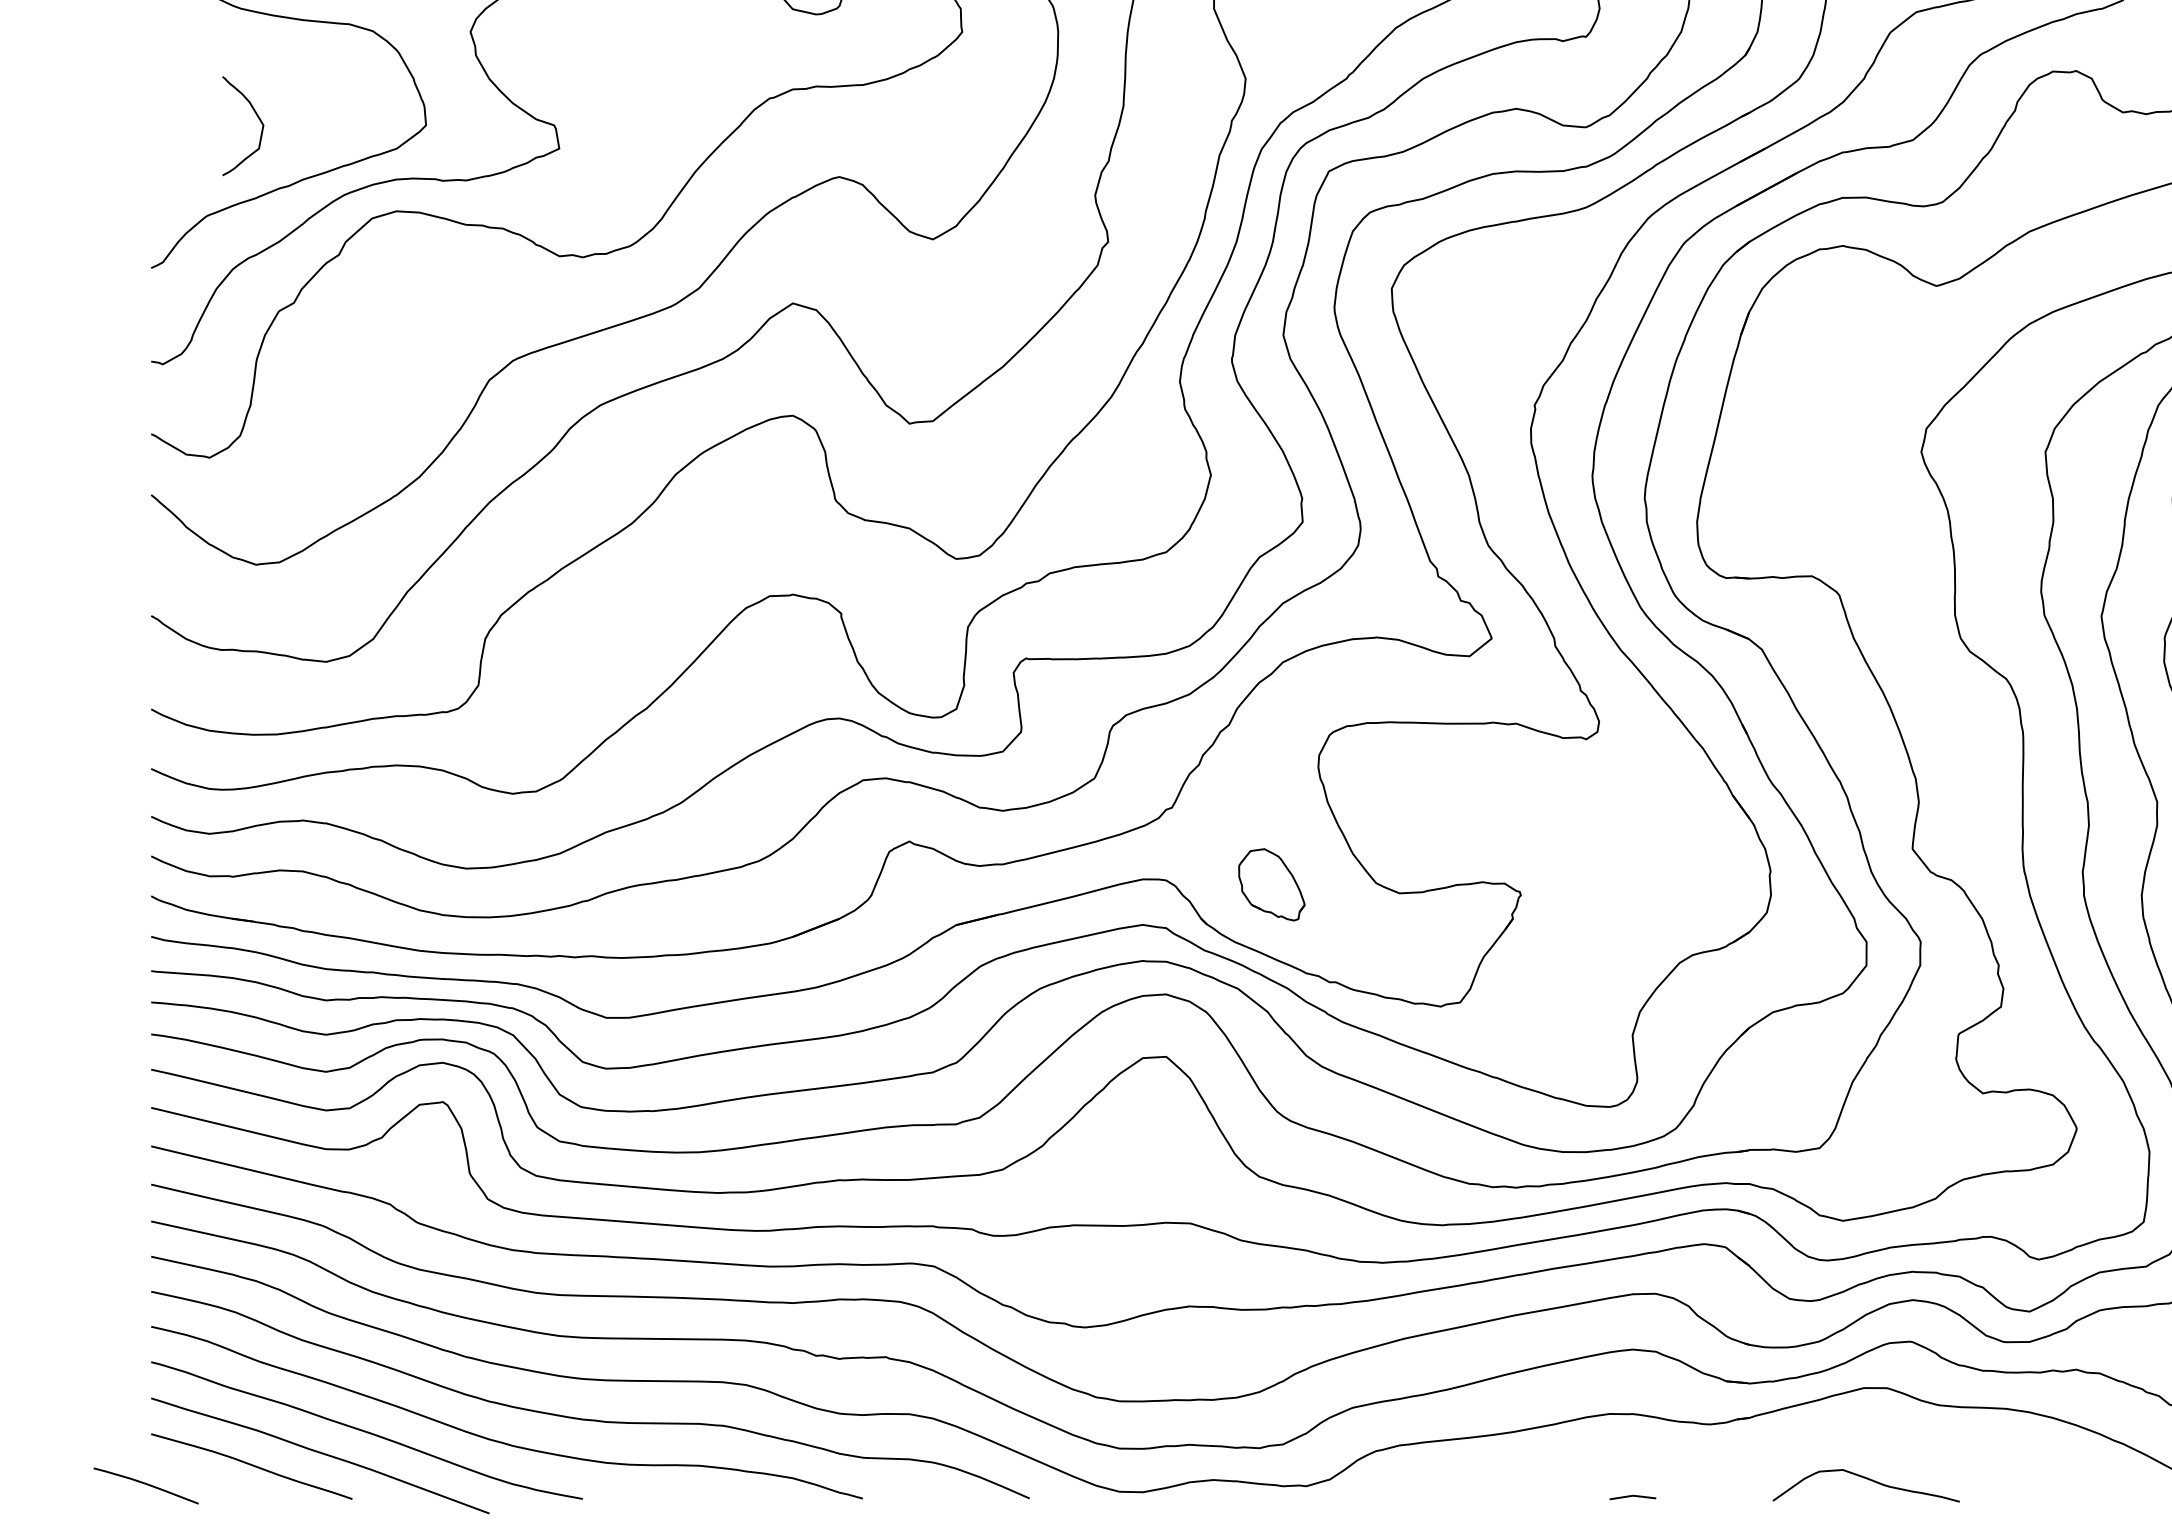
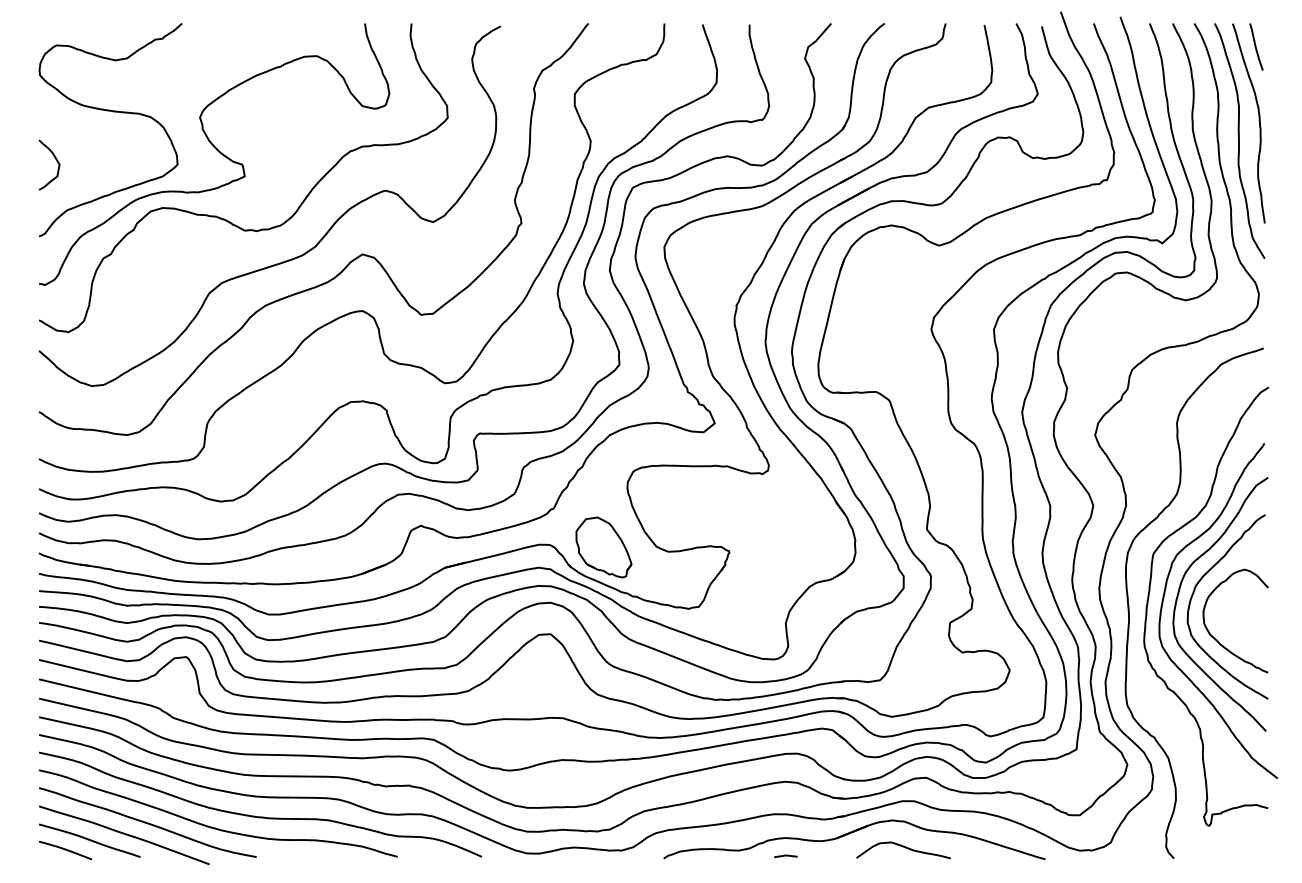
curve: (257, 119) -> (56, 161), moved
part: (1270, 884) -> (603, 547), size x1.67
part: (1764, 1452) -> (852, 833), added
curve: (146, 1485) -> (65, 850), moved

